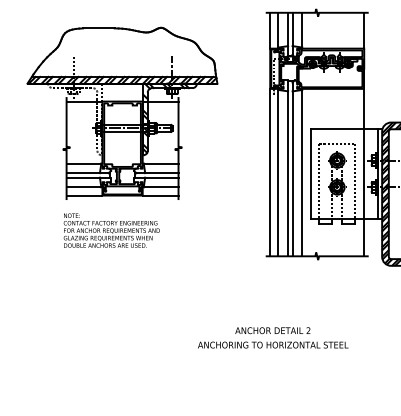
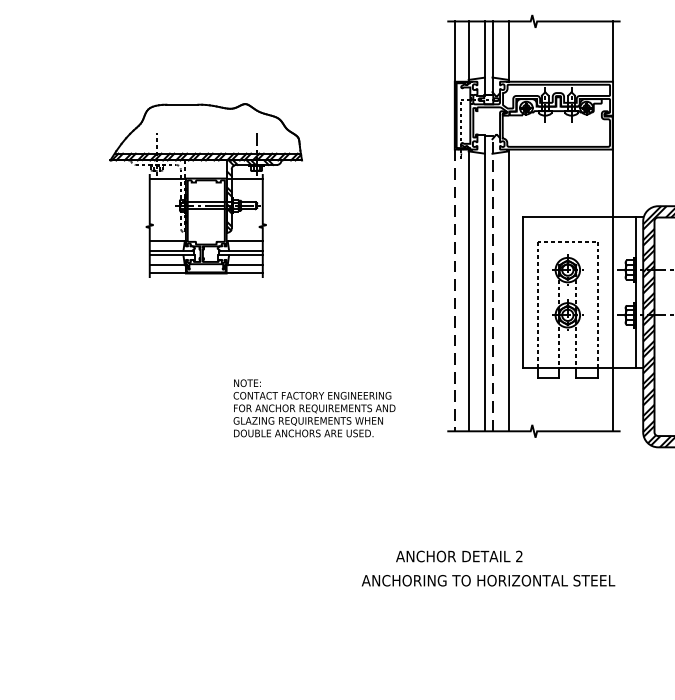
part: (122, 112) -> (206, 189), size x0.6
line: (292, 168) -> (492, 283), solid -> dashed
line: (270, 172) -> (455, 290), solid -> dashed
text: (111, 230) -> (313, 408), moved
text: (273, 344) -> (488, 579), moved

